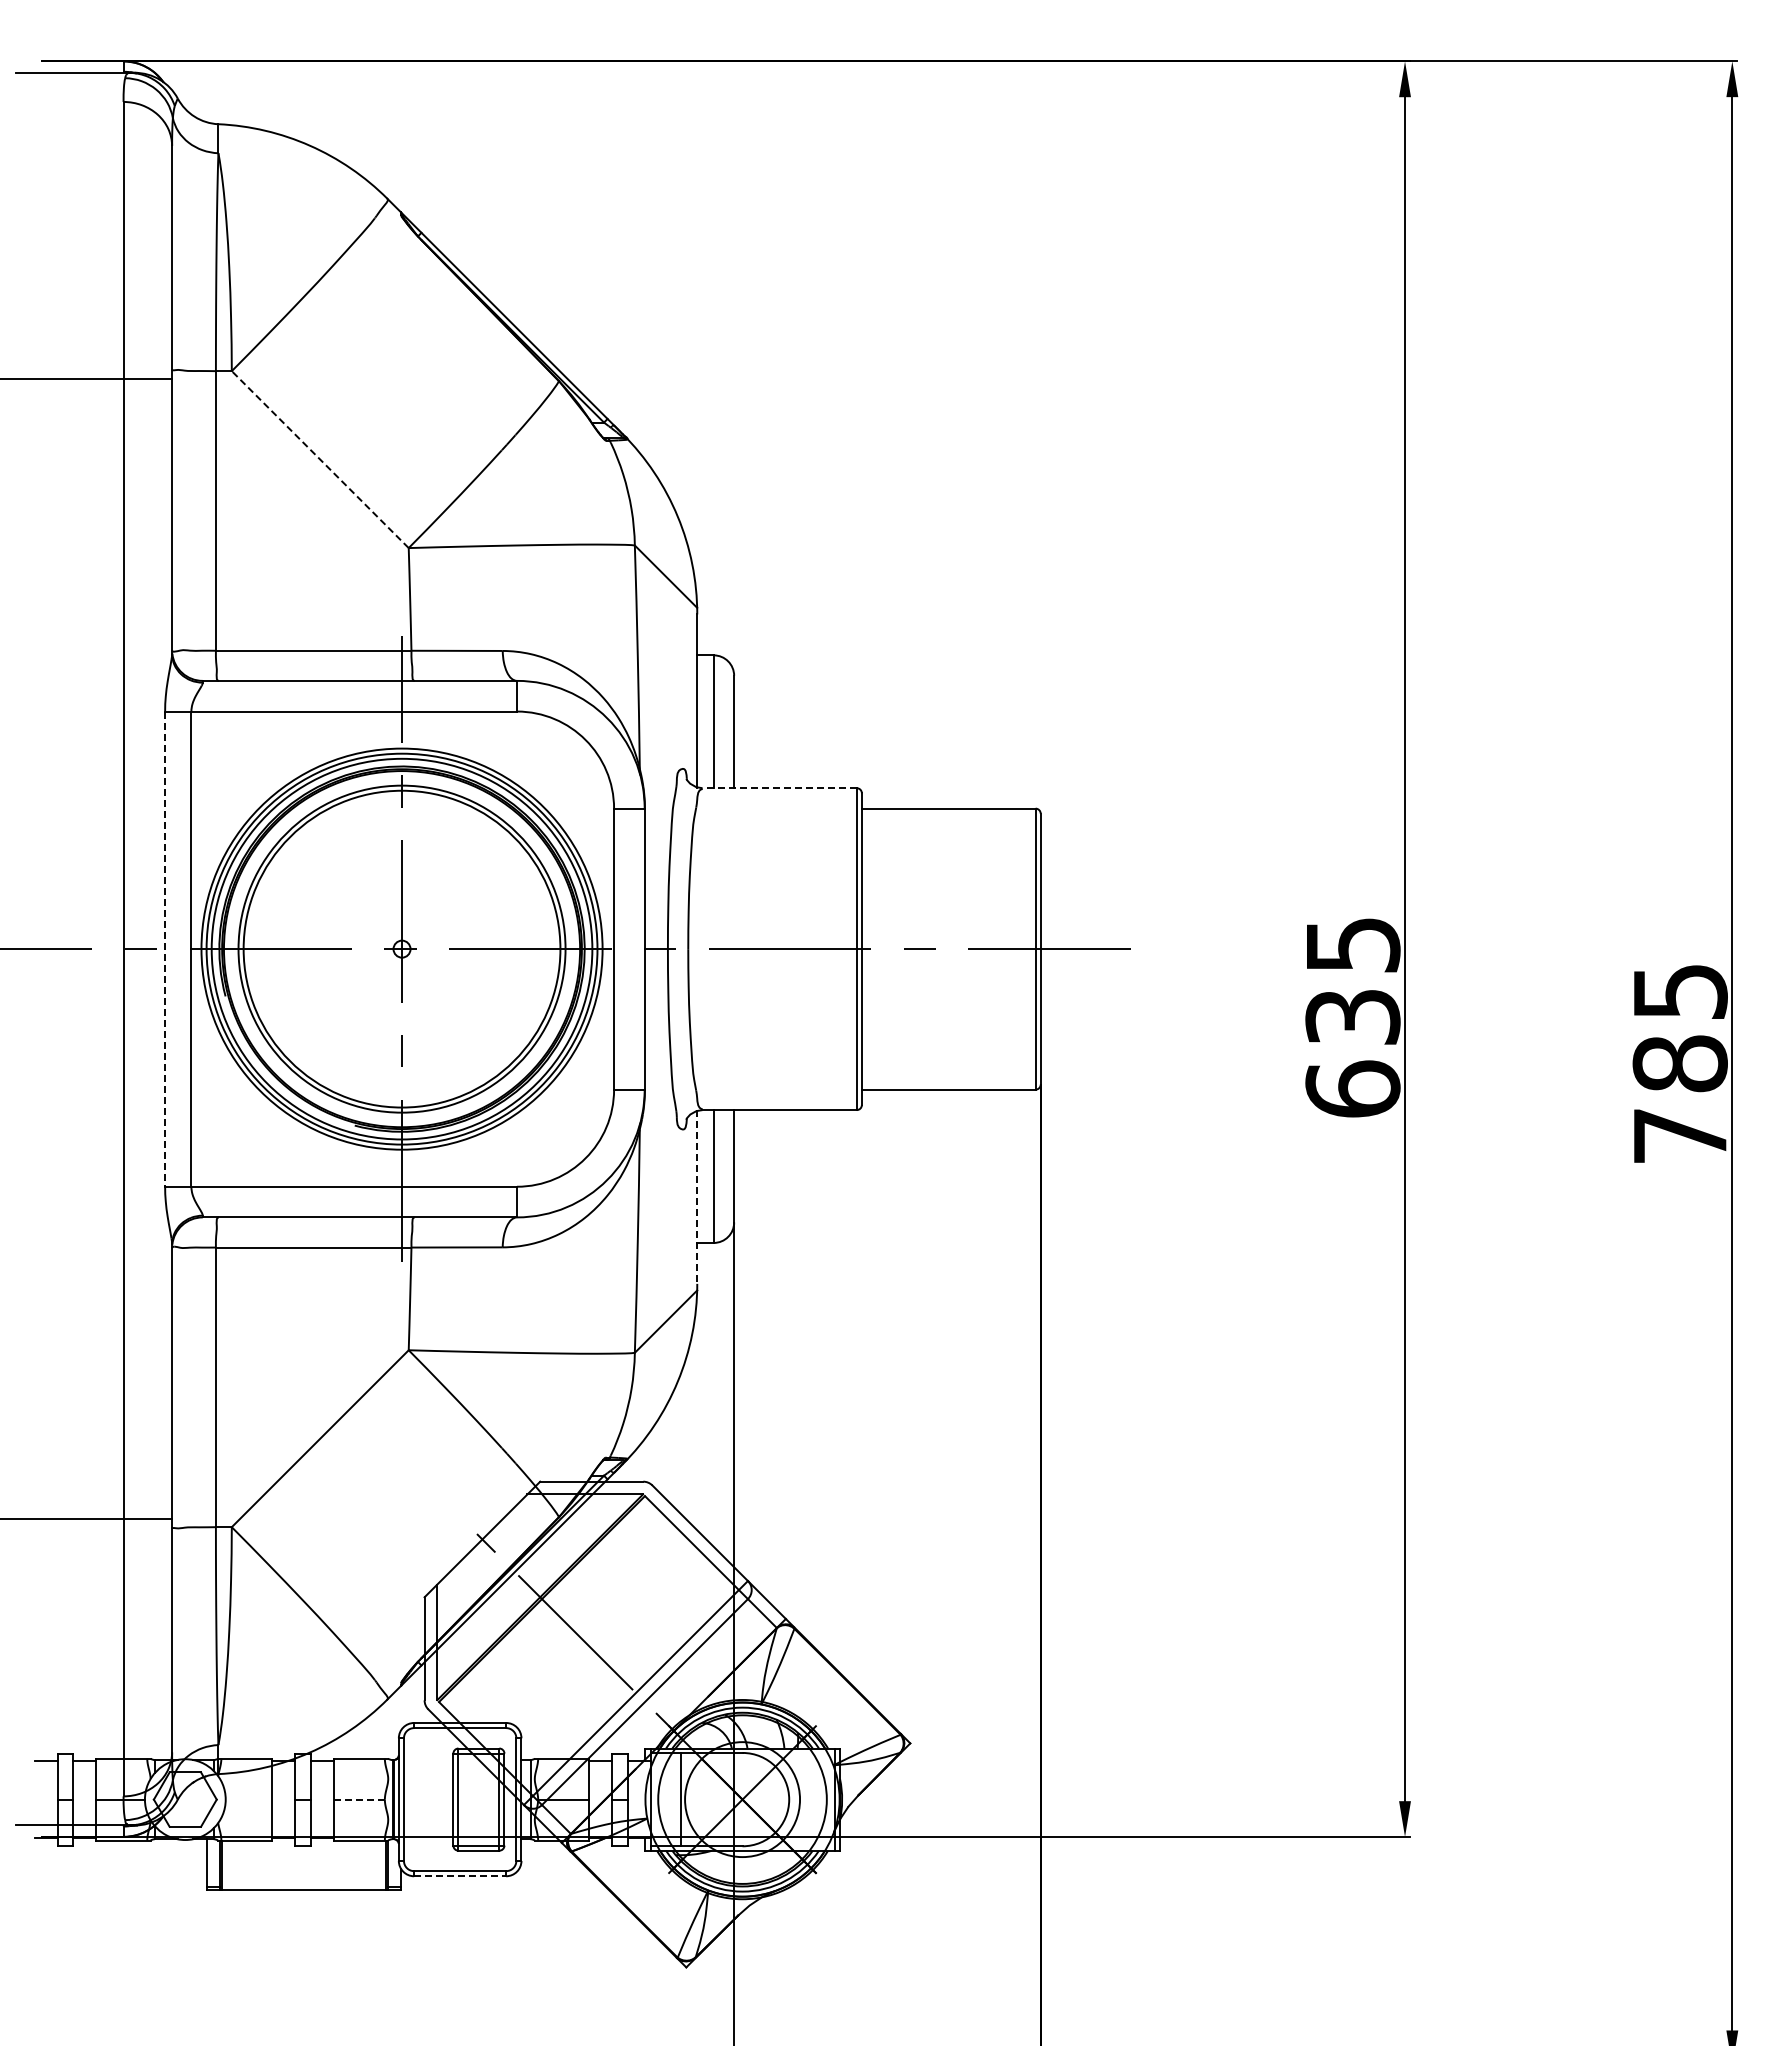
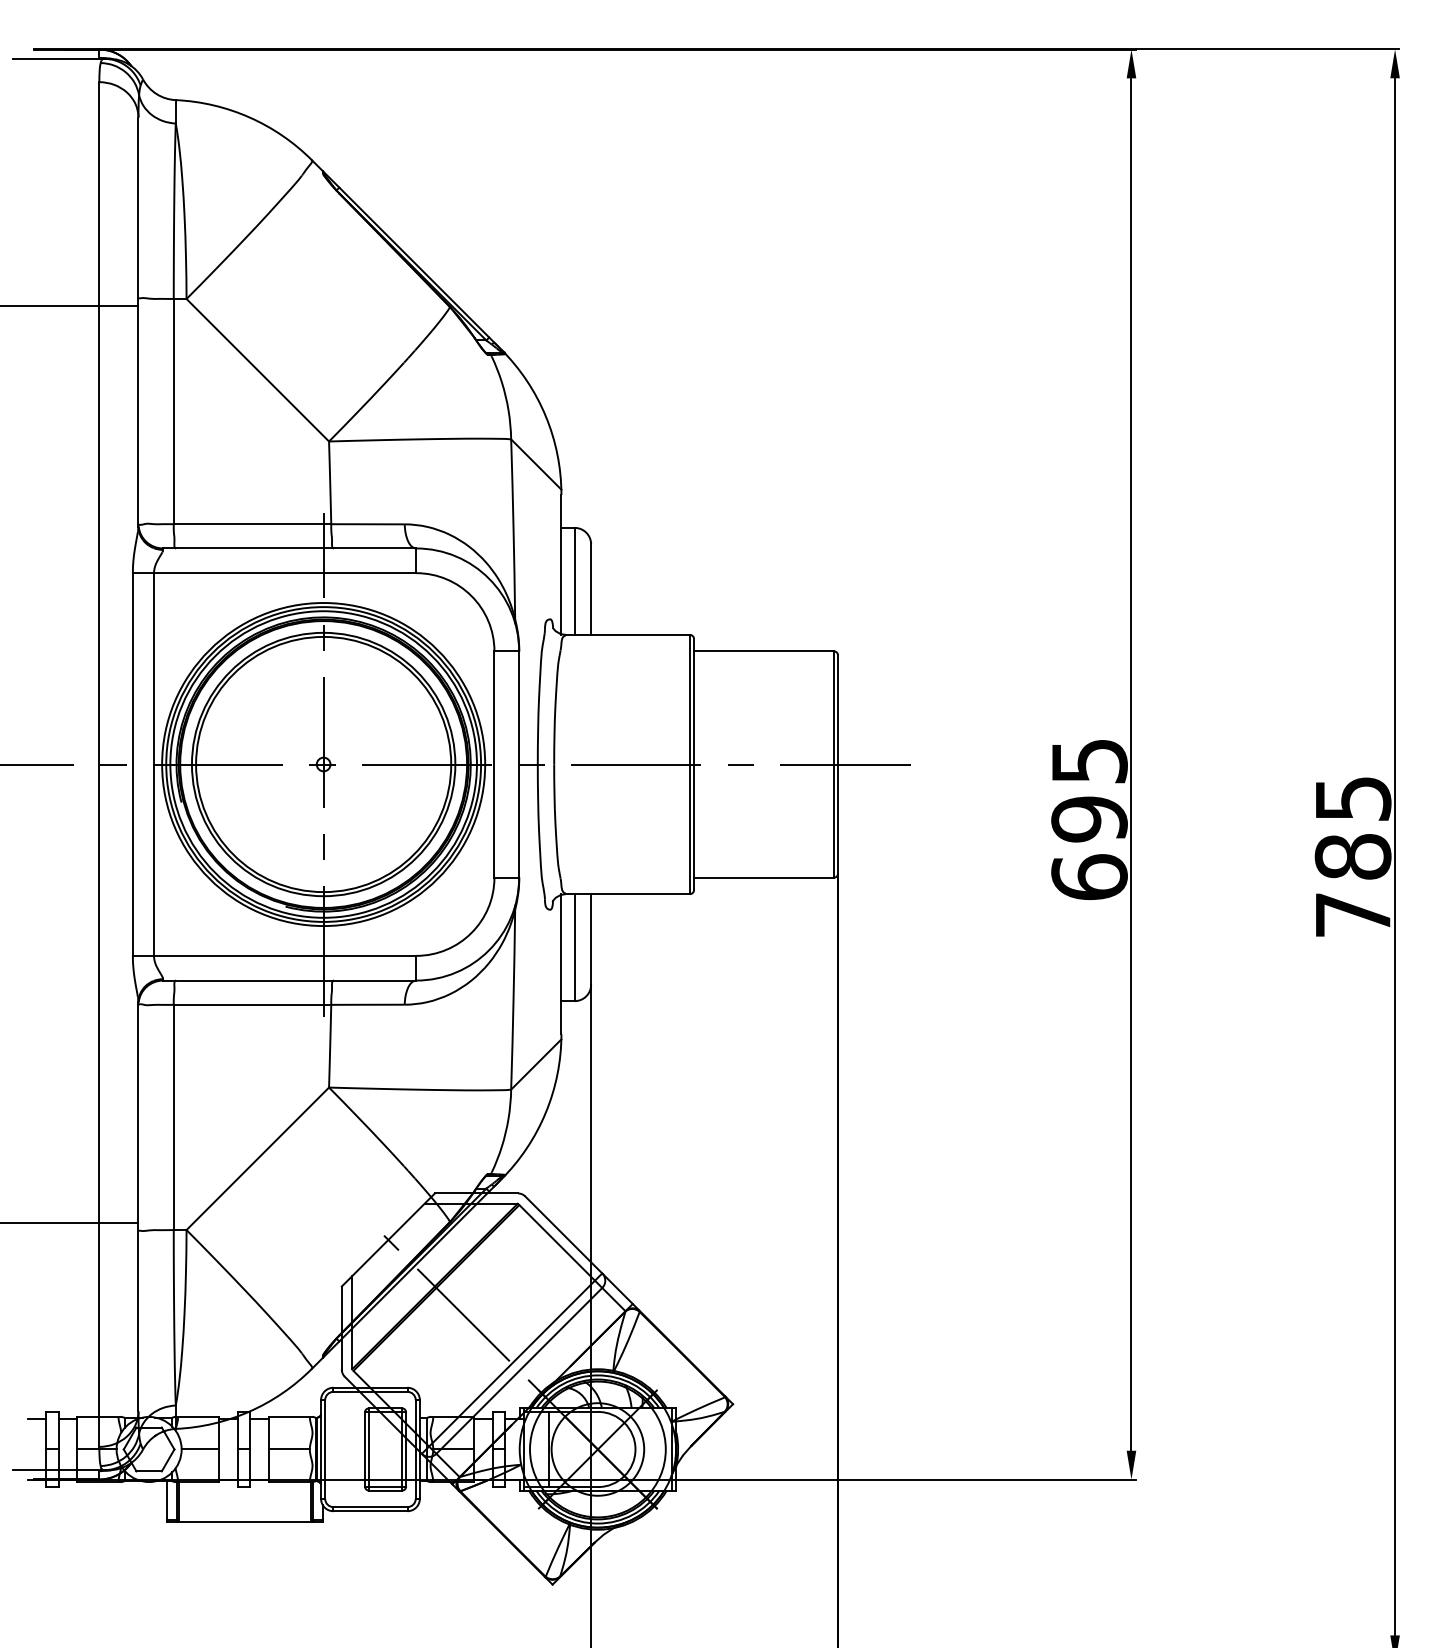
line: (319, 459) -> (257, 370), dashed -> solid
line: (779, 788) -> (627, 635), dashed -> solid
line: (165, 949) -> (133, 764), dashed -> solid
text: (1352, 1017) -> (1089, 819), 635 -> 695
line: (697, 1197) -> (561, 964), dashed -> solid
line: (248, 1799) -> (200, 1449), added
line: (359, 1799) -> (289, 1449), dashed -> solid
line: (460, 1876) -> (370, 1511), dashed -> solid

